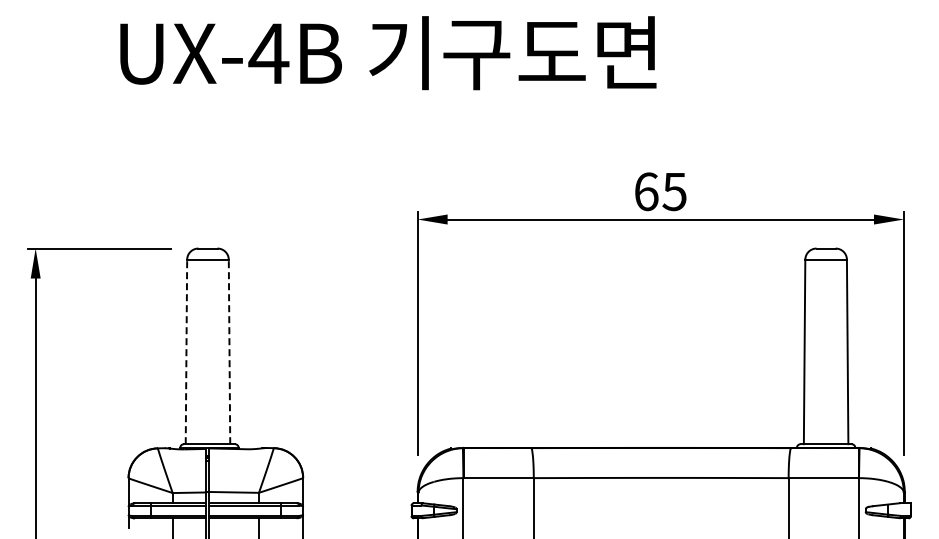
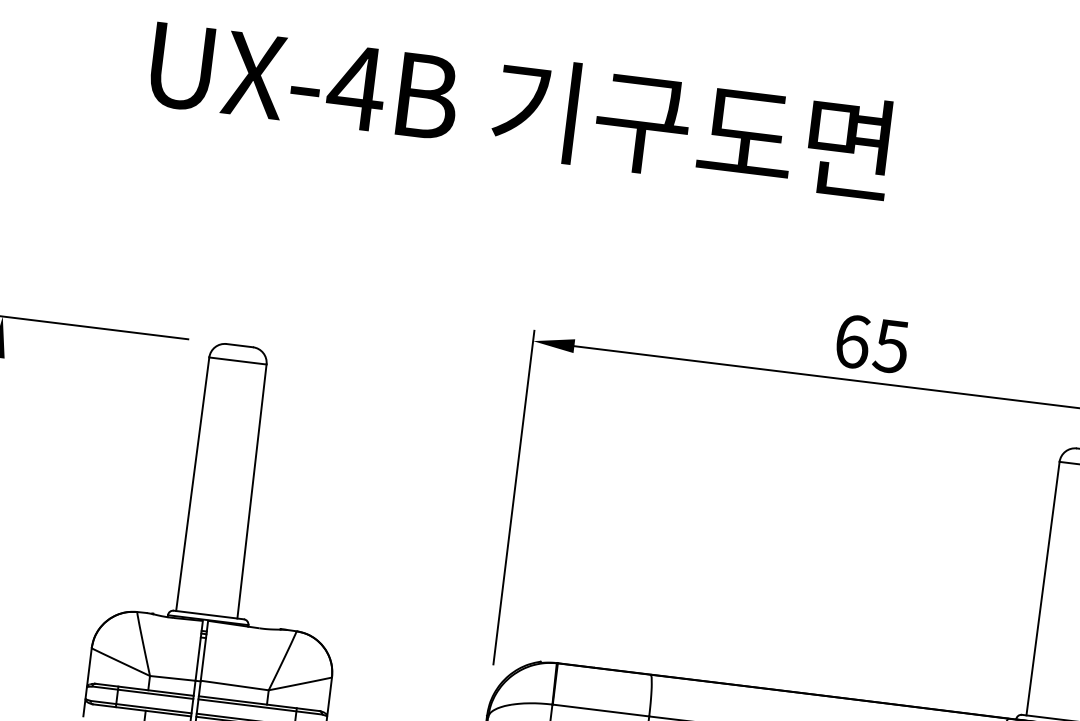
line: (186, 351) -> (192, 483), dashed -> solid
line: (229, 351) -> (252, 490), dashed -> solid

